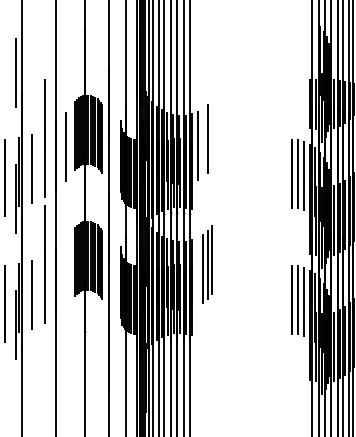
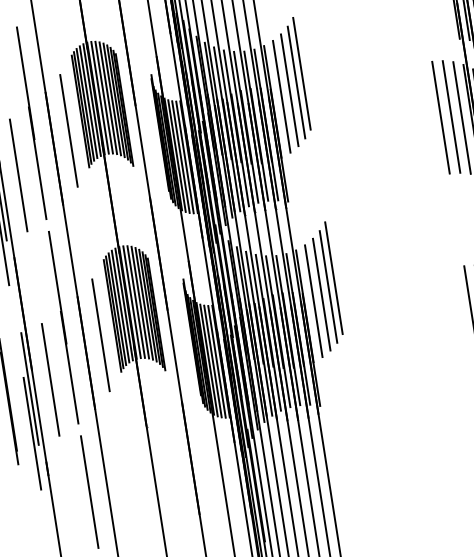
line: (212, 134) -> (302, 74), added
line: (203, 142) -> (290, 89), added
line: (66, 272) -> (101, 335), added
line: (197, 272) -> (313, 301), added
line: (44, 365) -> (88, 491), added

